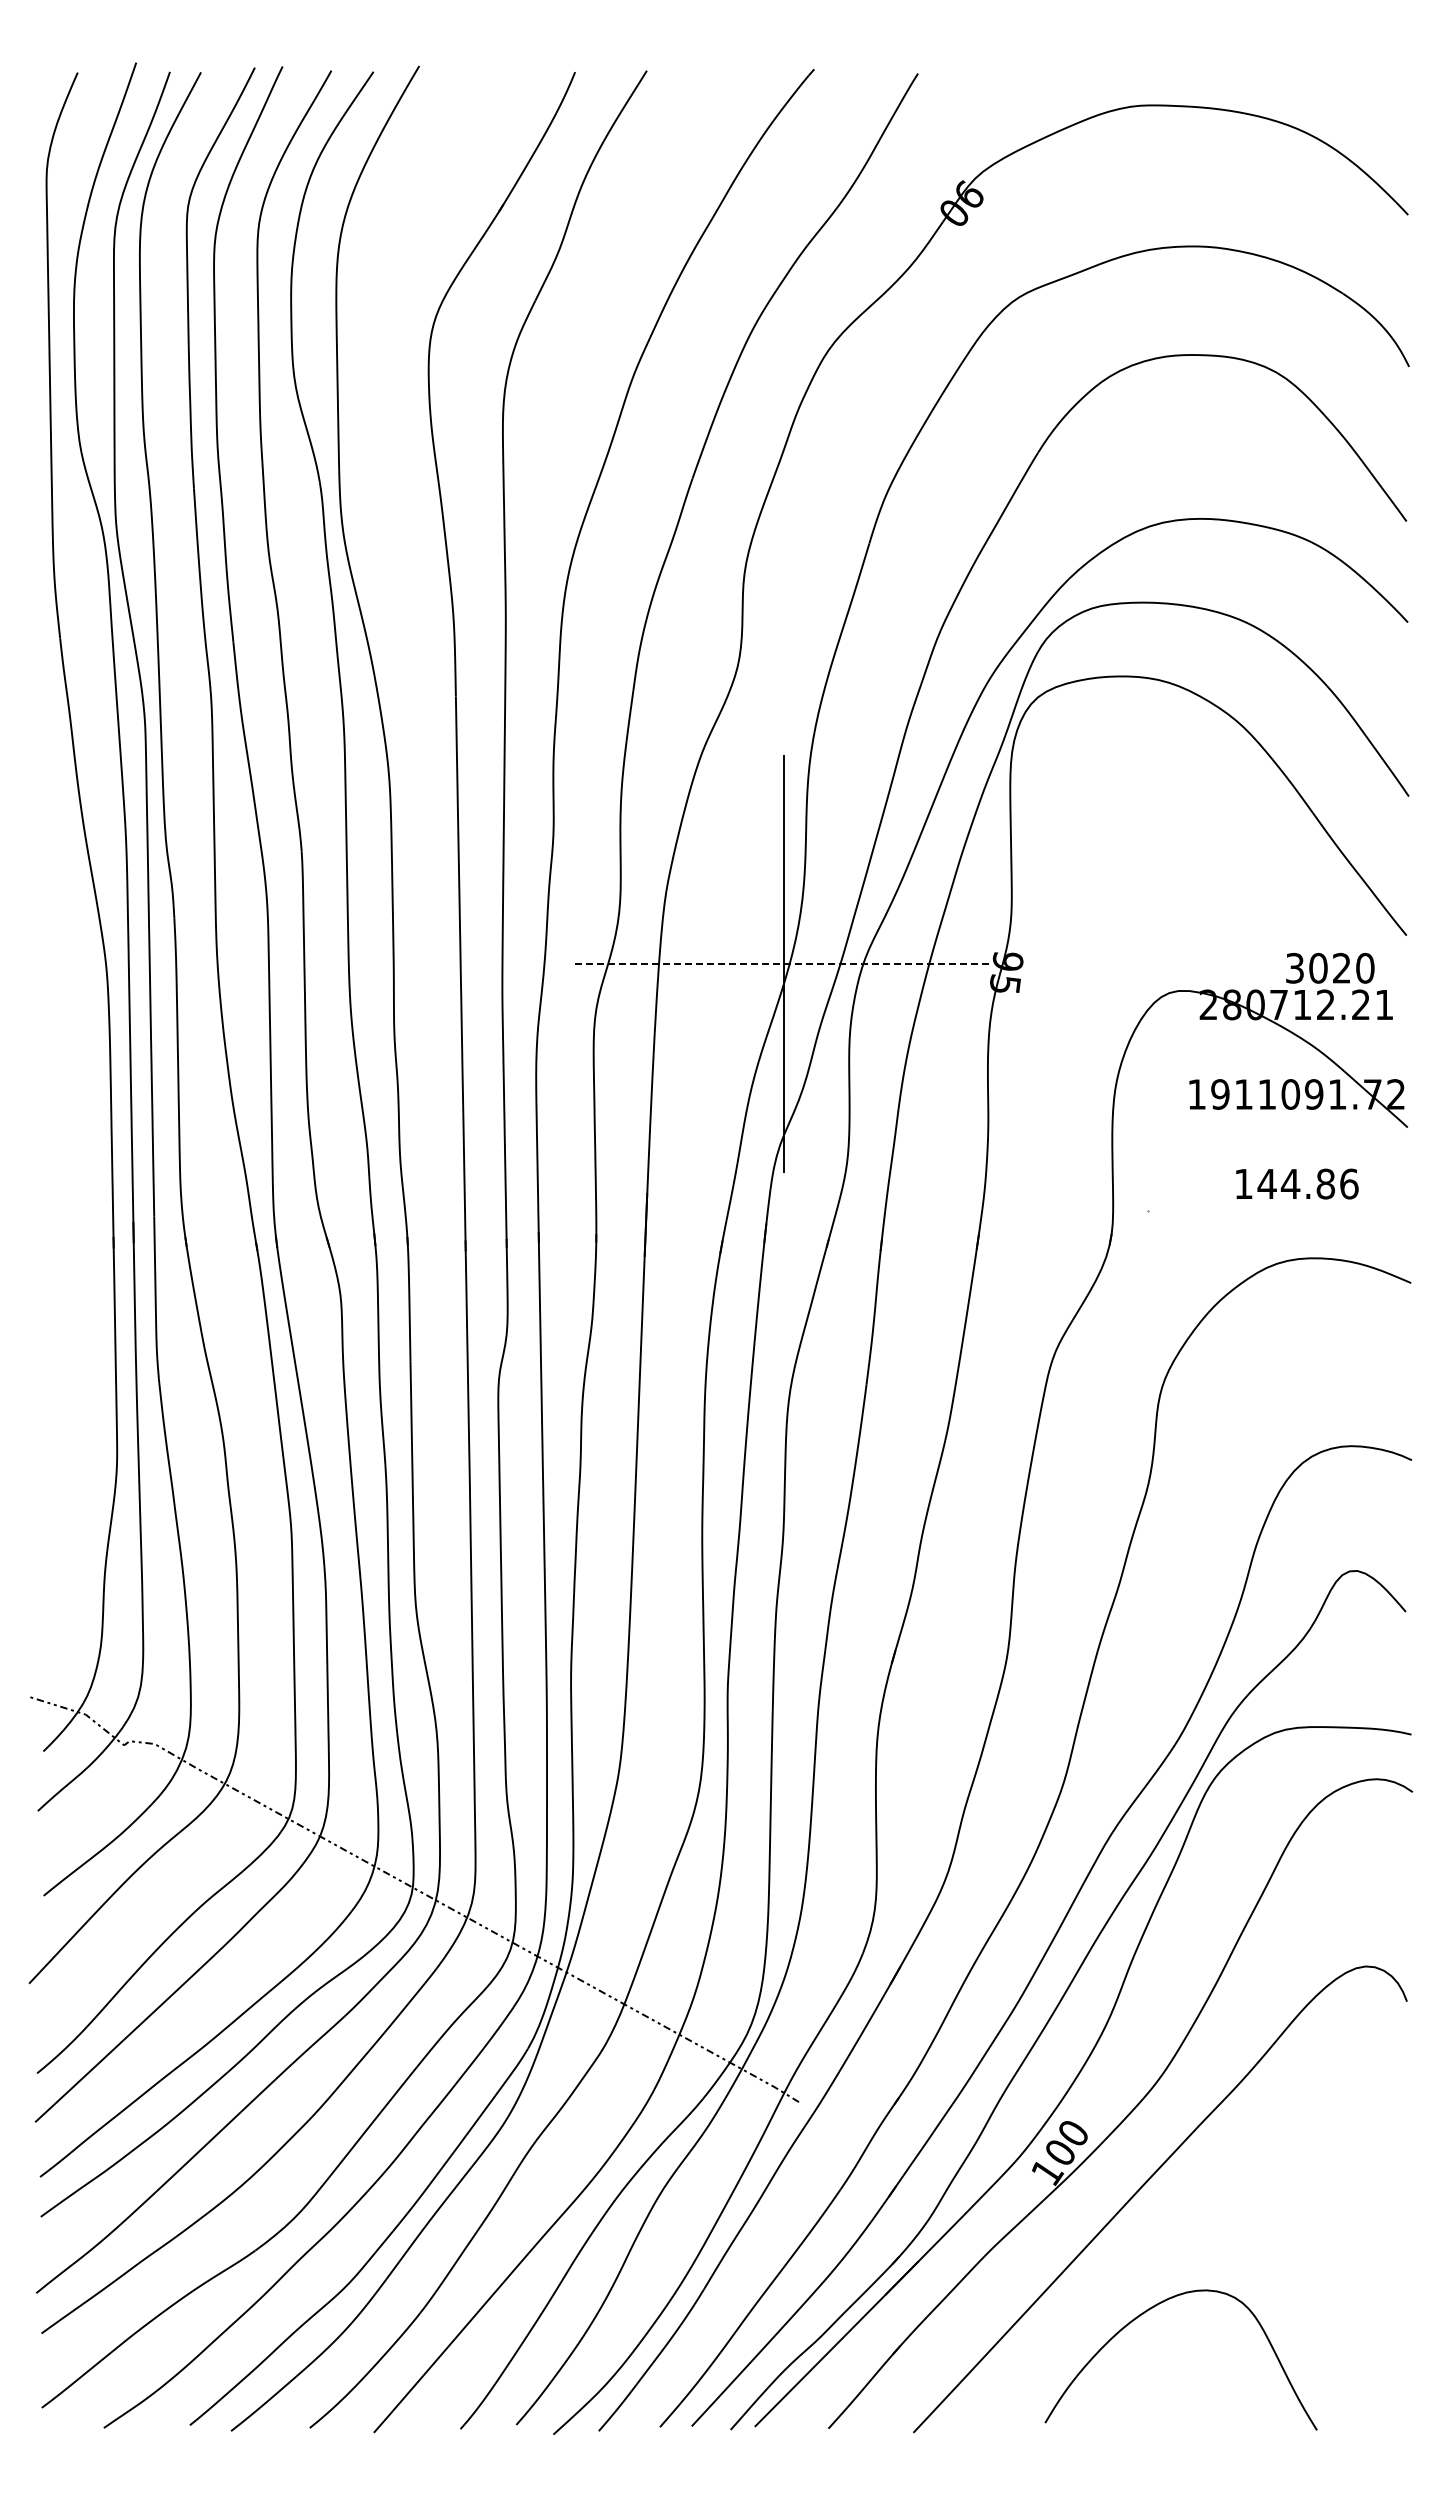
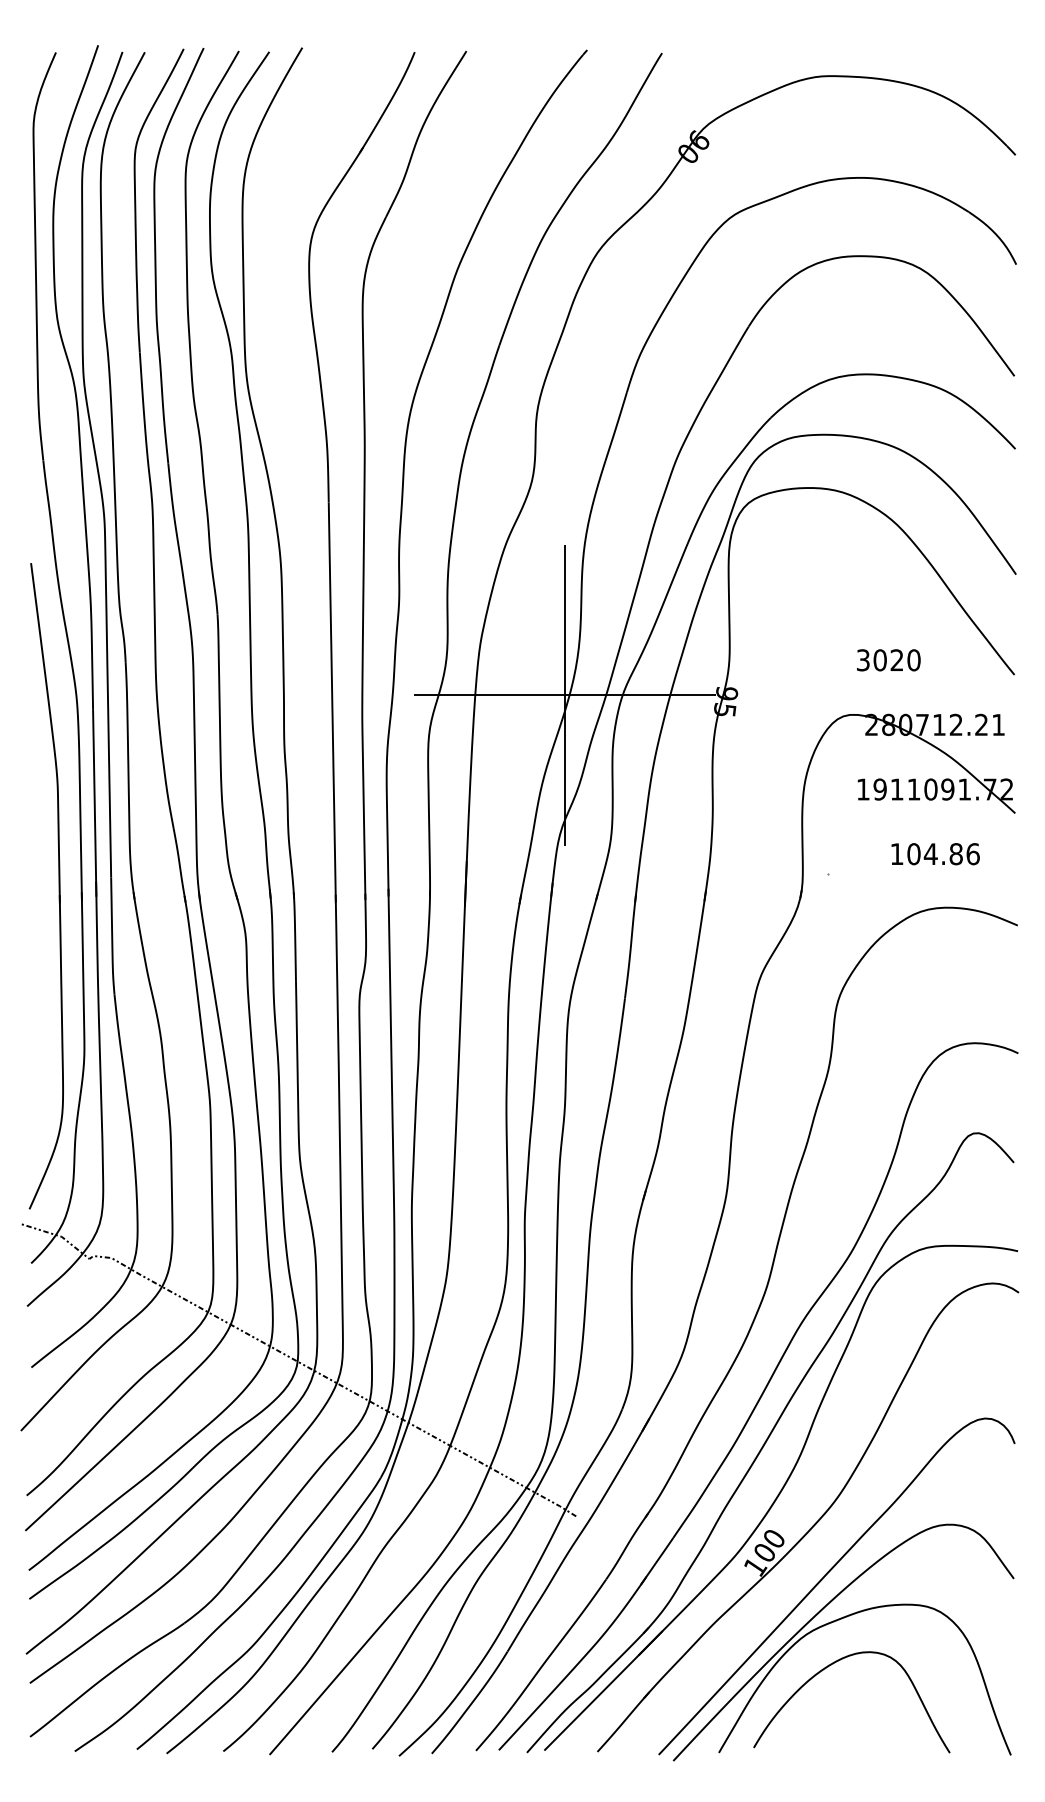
line: (783, 964) -> (565, 695), dashed -> solid
text: (1330, 967) -> (888, 659), moved
text: (1266, 1183) -> (913, 853), 144.86 -> 104.86
part: (81, 1228) -> (58, 886), added
part: (1160, 2247) -> (836, 1621), added

